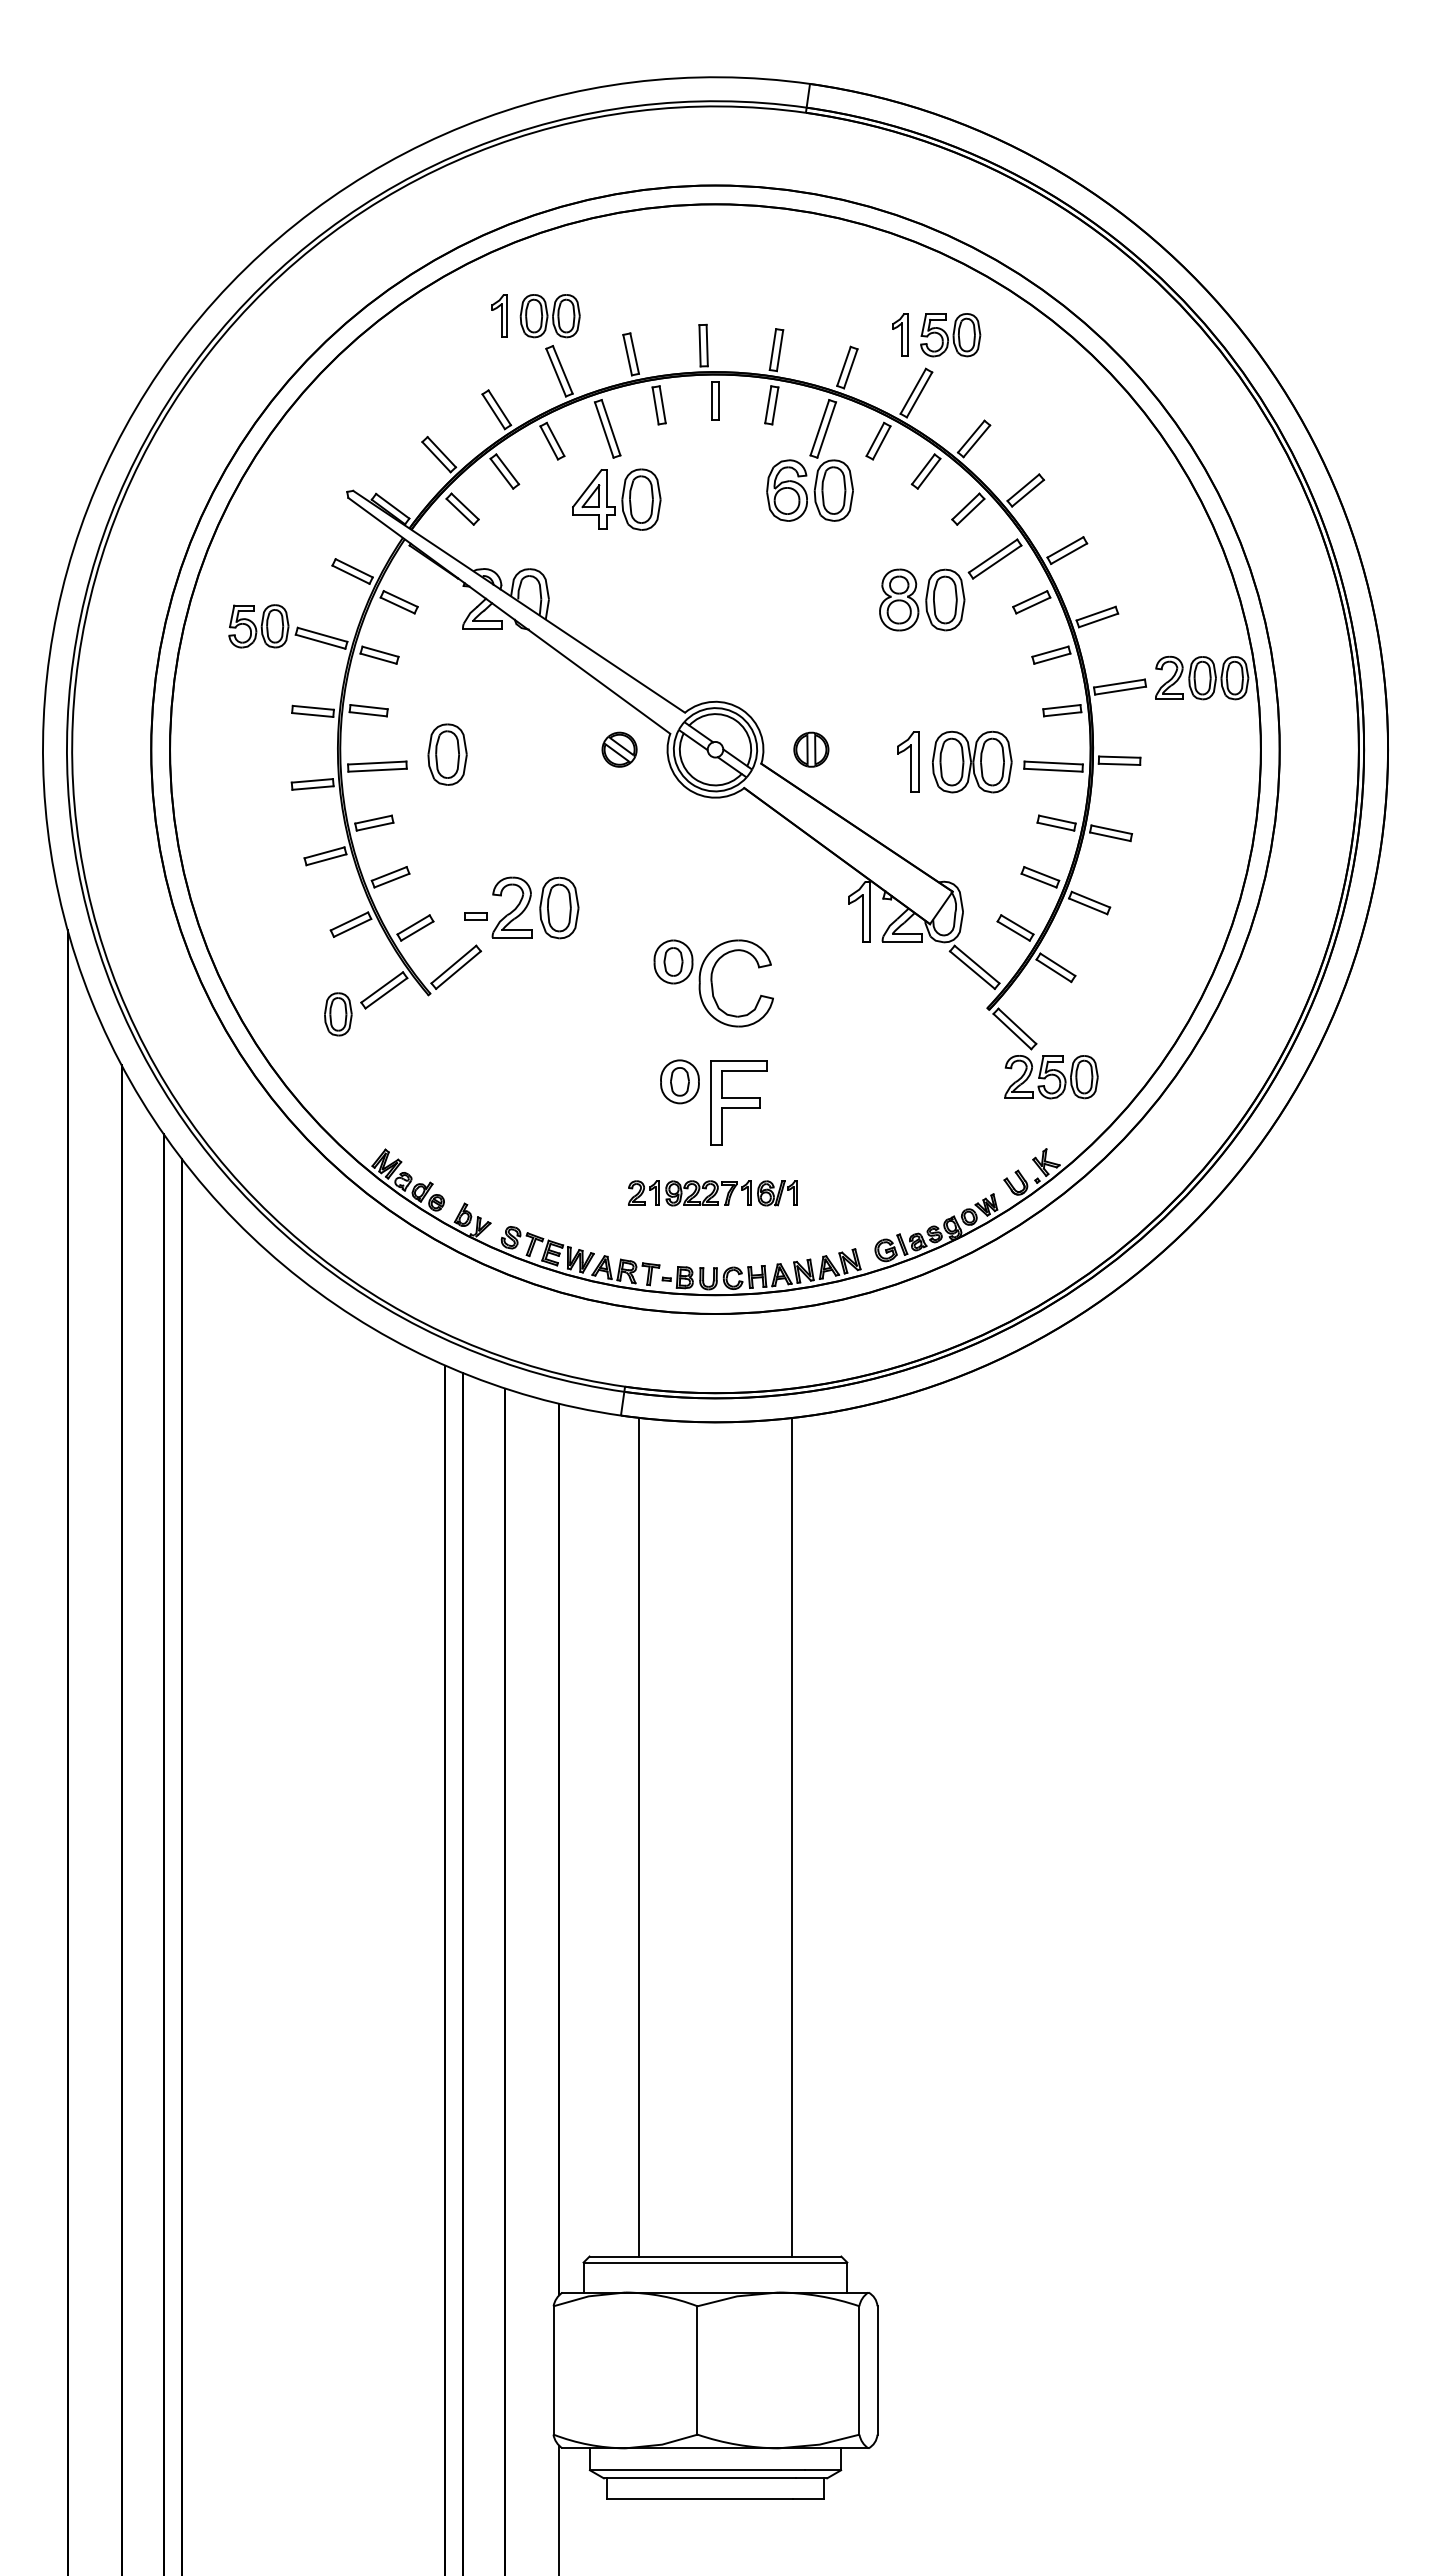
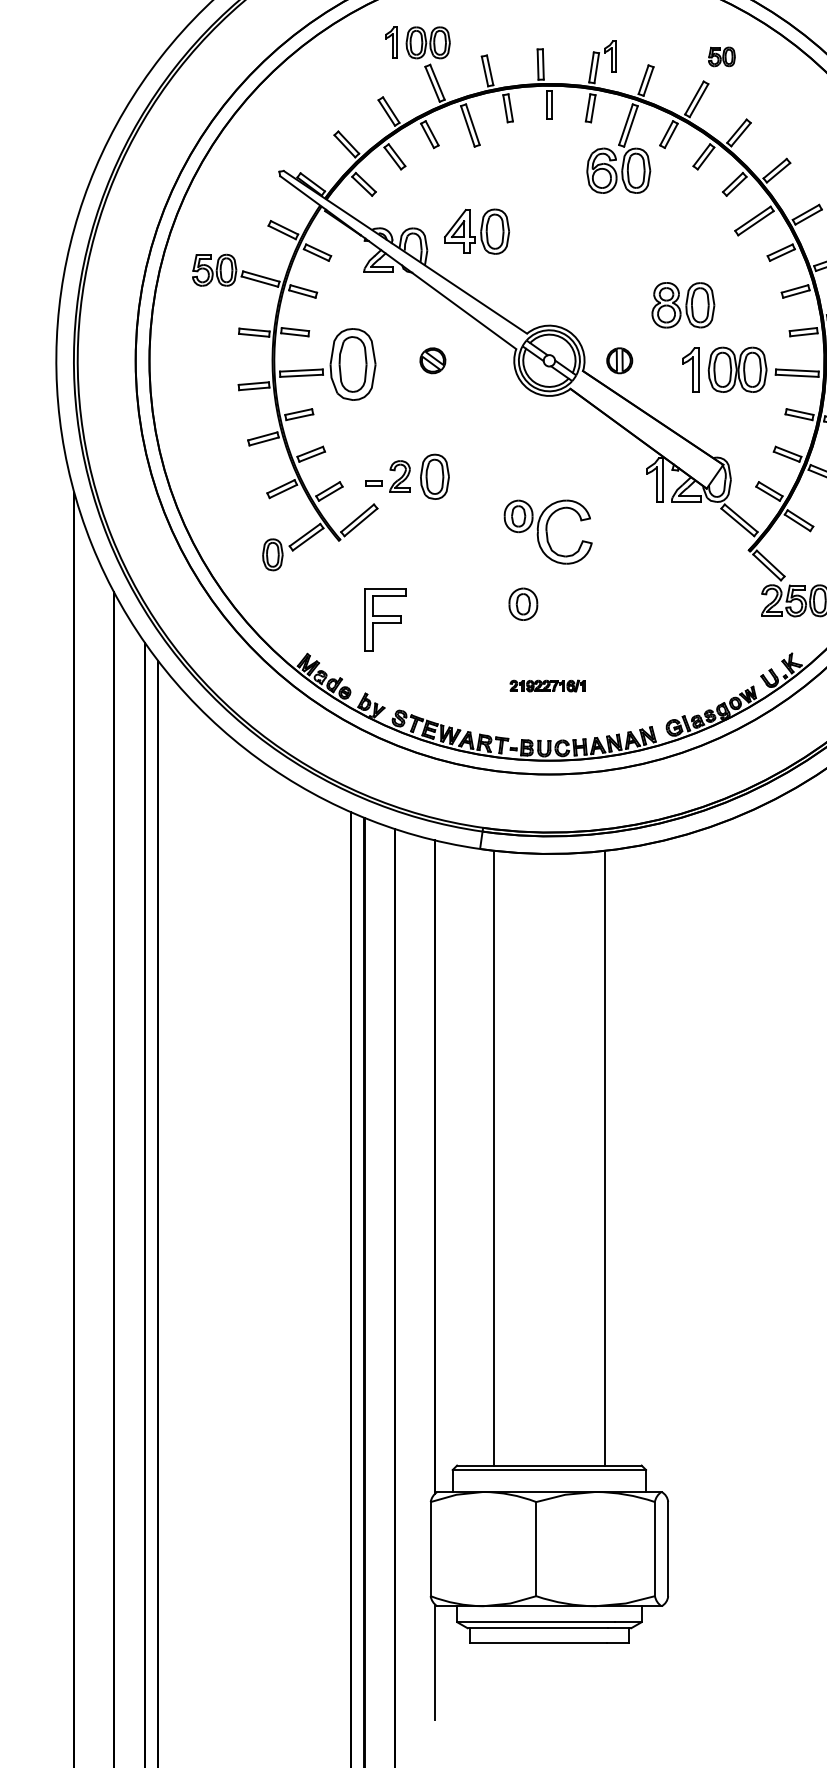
part: (900, 334) -> (610, 56), moved
part: (950, 335) -> (721, 57), size x0.6
part: (616, 499) -> (476, 231), moved
part: (922, 599) -> (683, 304), moved
part: (619, 749) -> (432, 360), moved
part: (447, 754) -> (352, 364), size x1.6
part: (511, 907) -> (399, 476), size x0.7
part: (738, 1102) -> (385, 619), moved
part: (712, 1193) -> (547, 686), size x0.6

